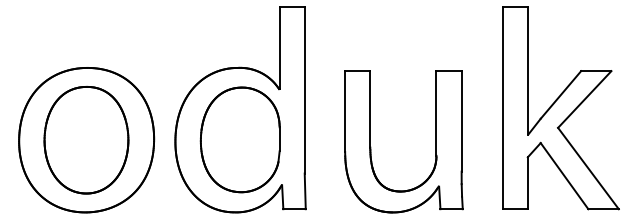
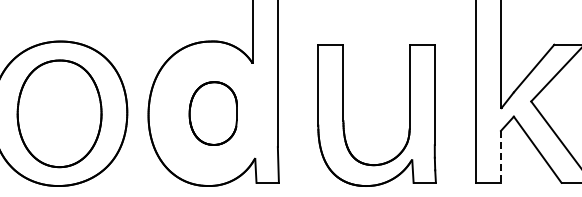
part: (239, 139) -> (212, 113), size x0.6
line: (527, 183) -> (500, 157), solid -> dashed

